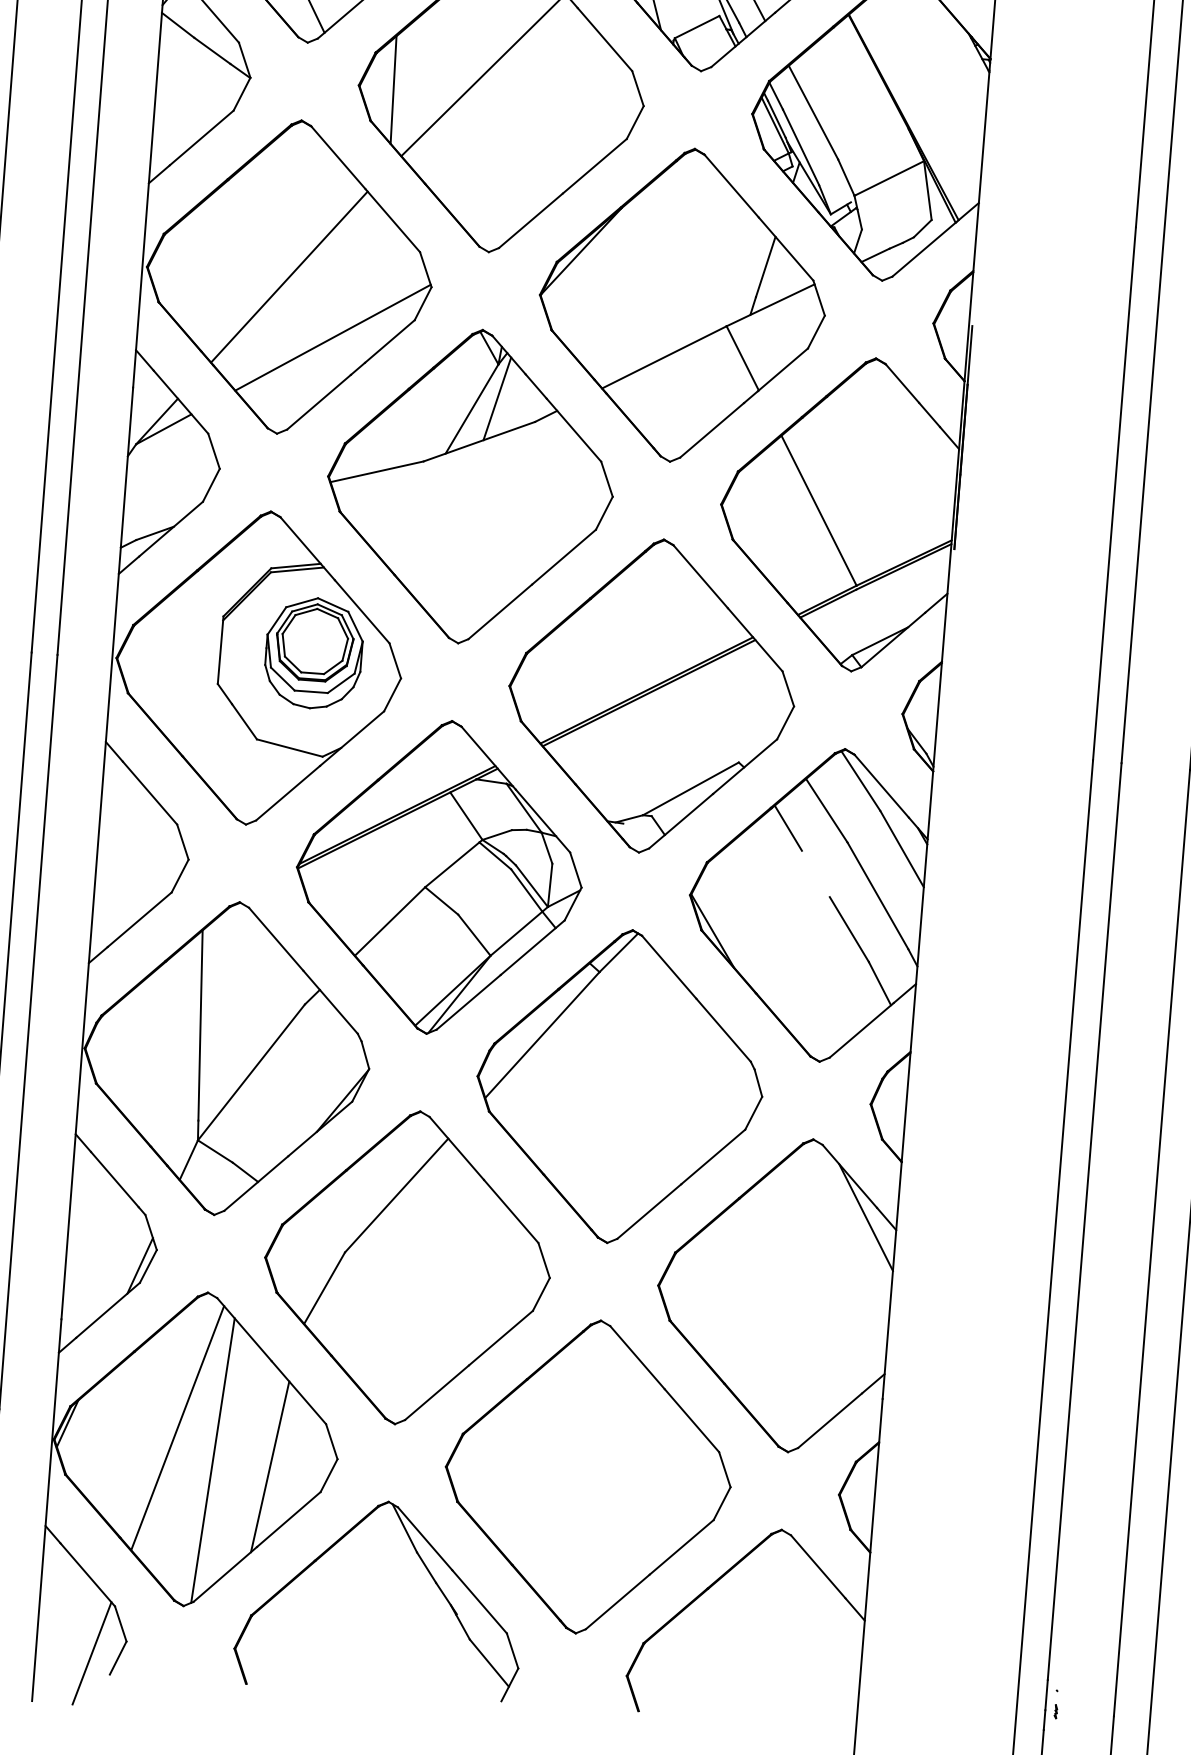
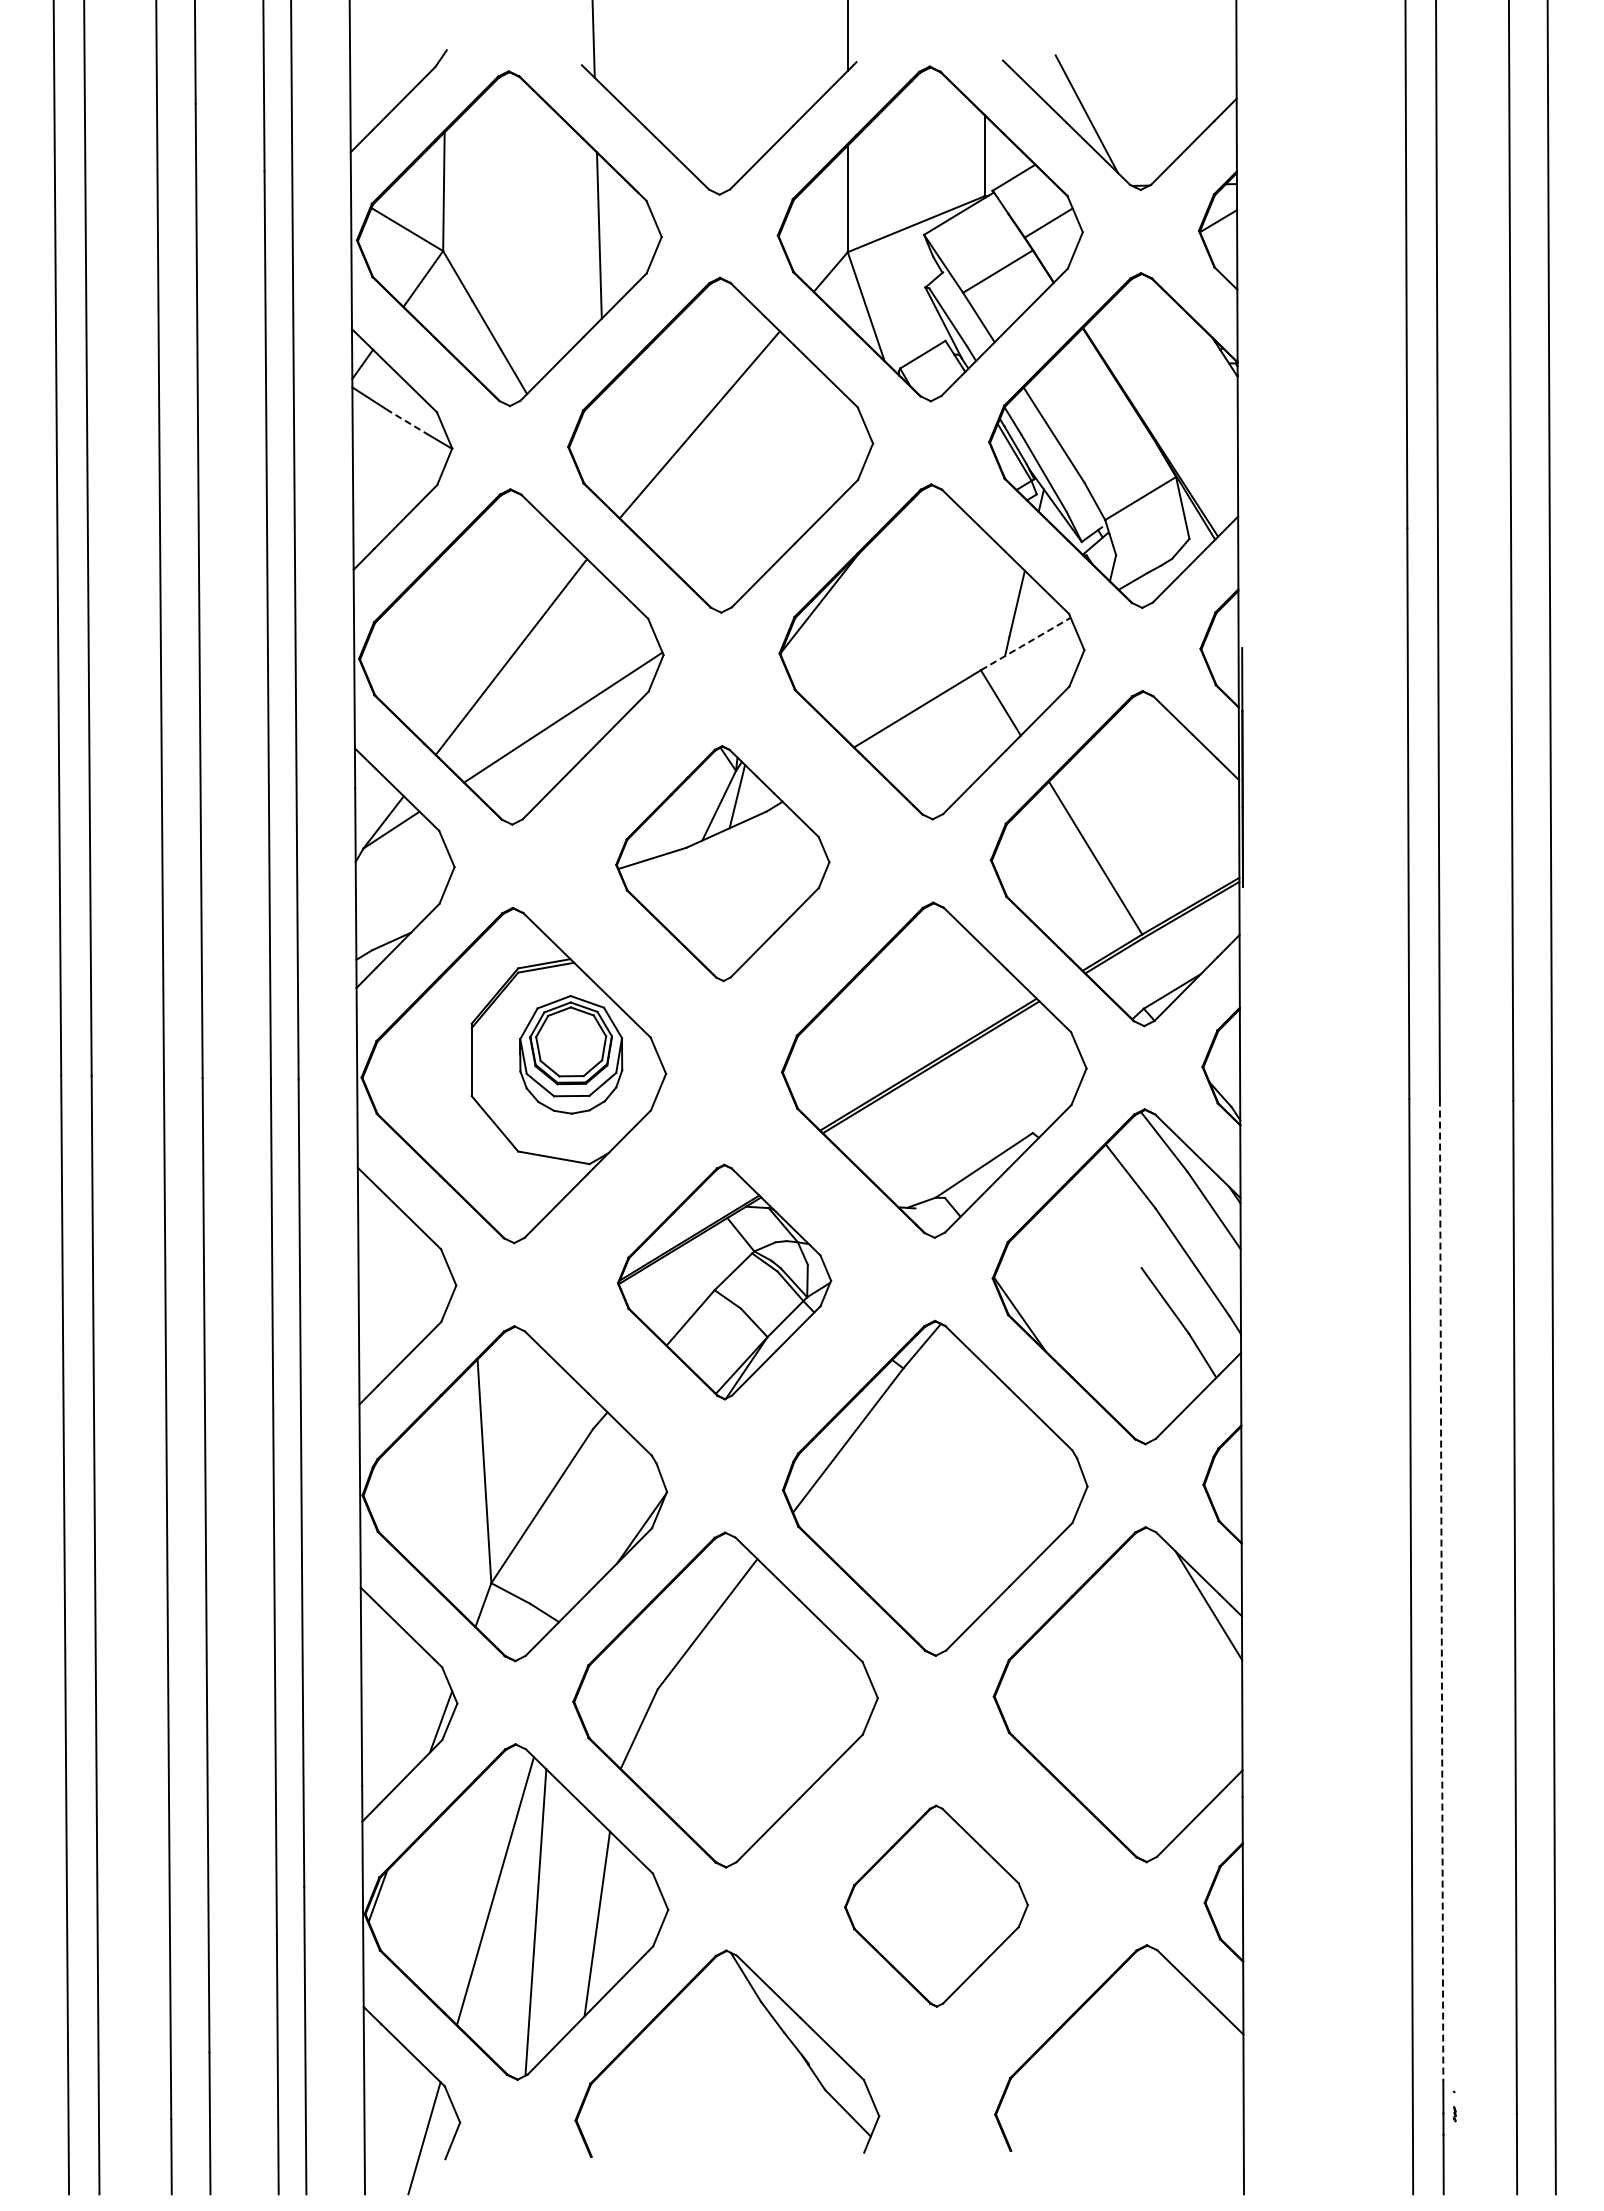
line: (212, 51) -> (409, 423), solid -> dashed
line: (393, 89) -> (605, 448), removed
line: (770, 305) -> (1025, 644), solid -> dashed
part: (470, 486) -> (722, 863), size x0.7
line: (787, 828) -> (1090, 1198), removed
part: (439, 876) -> (724, 1281), size x0.7
line: (1084, 1221) -> (1441, 1590), solid -> dashed
part: (588, 1476) -> (936, 1905), size x0.6

